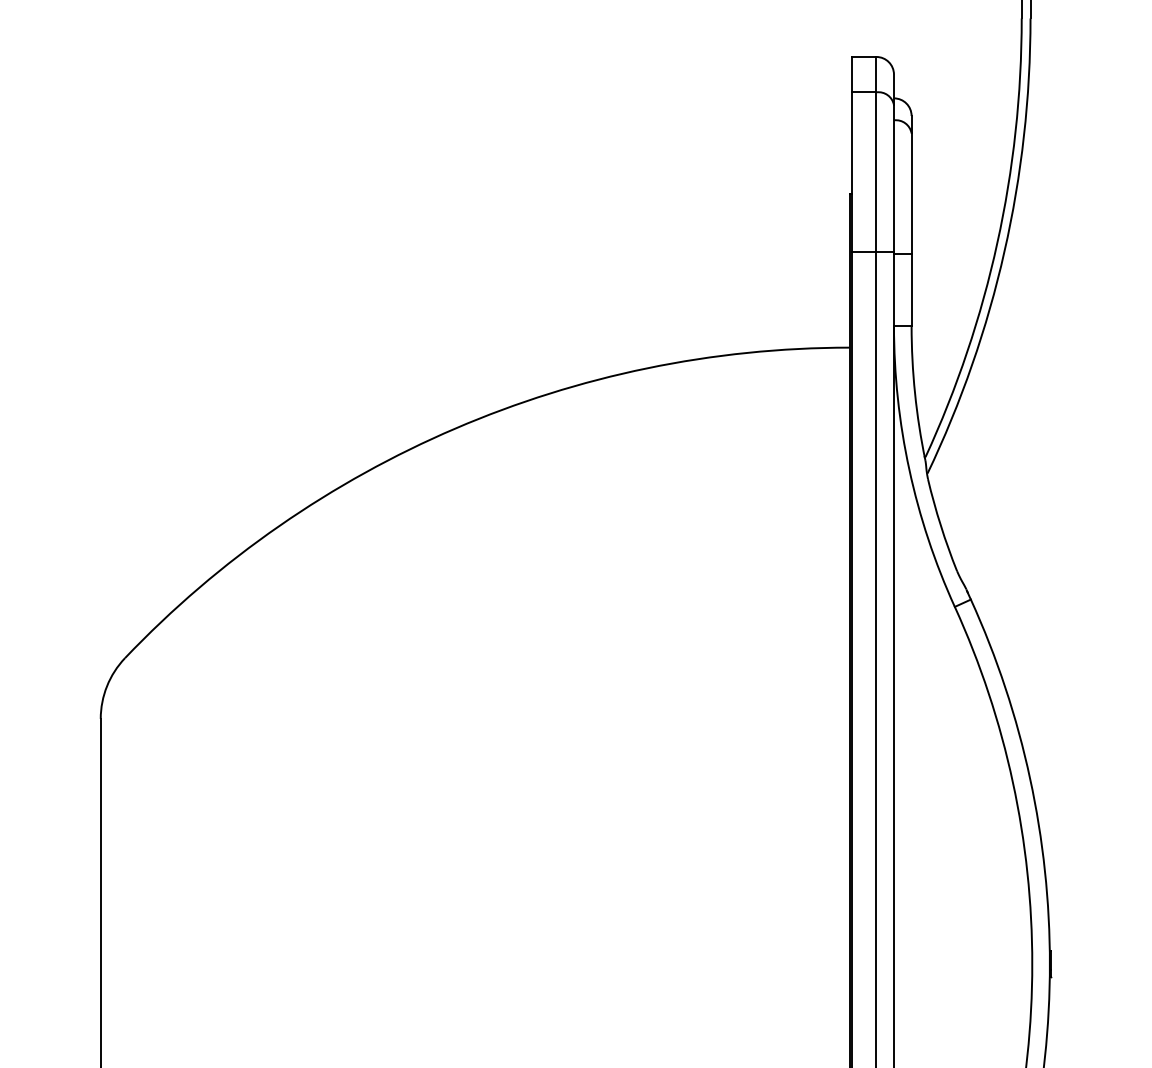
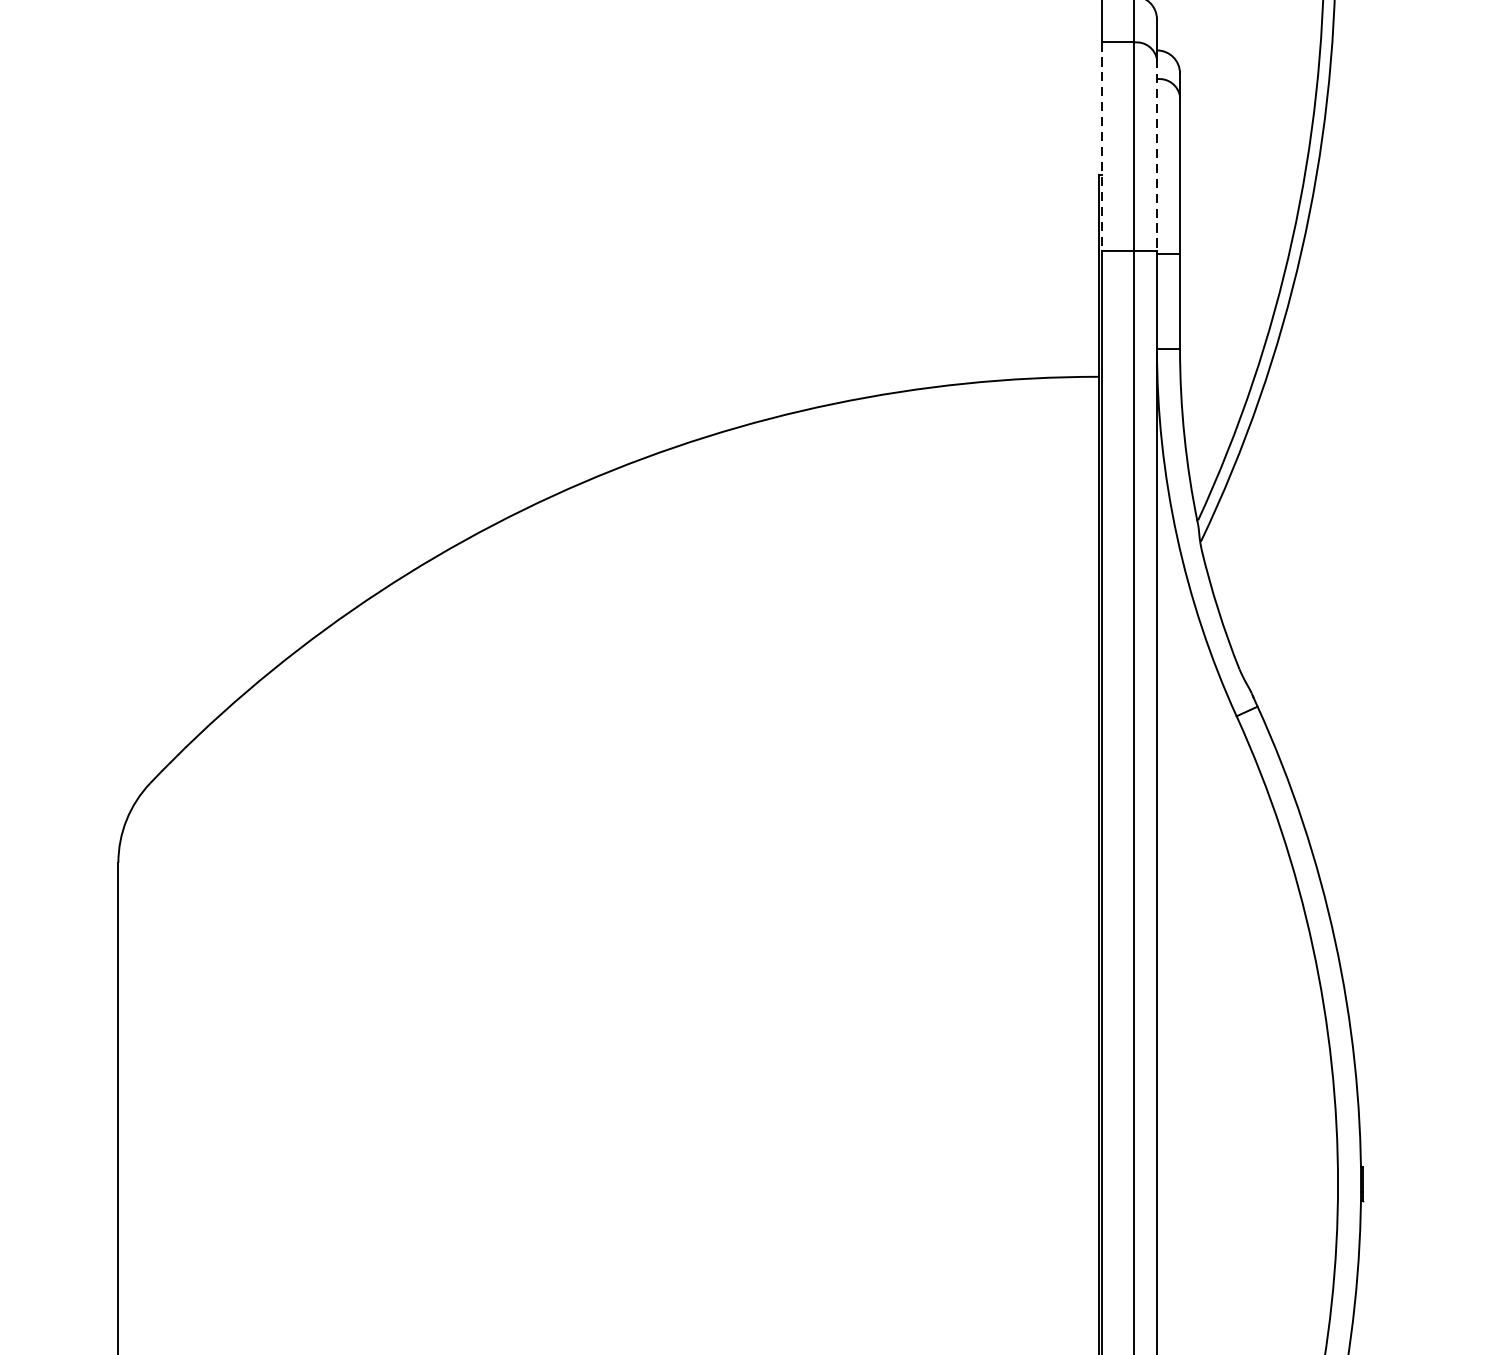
line: (851, 171) -> (1101, 146), solid -> dashed
line: (893, 178) -> (1156, 155), solid -> dashed

